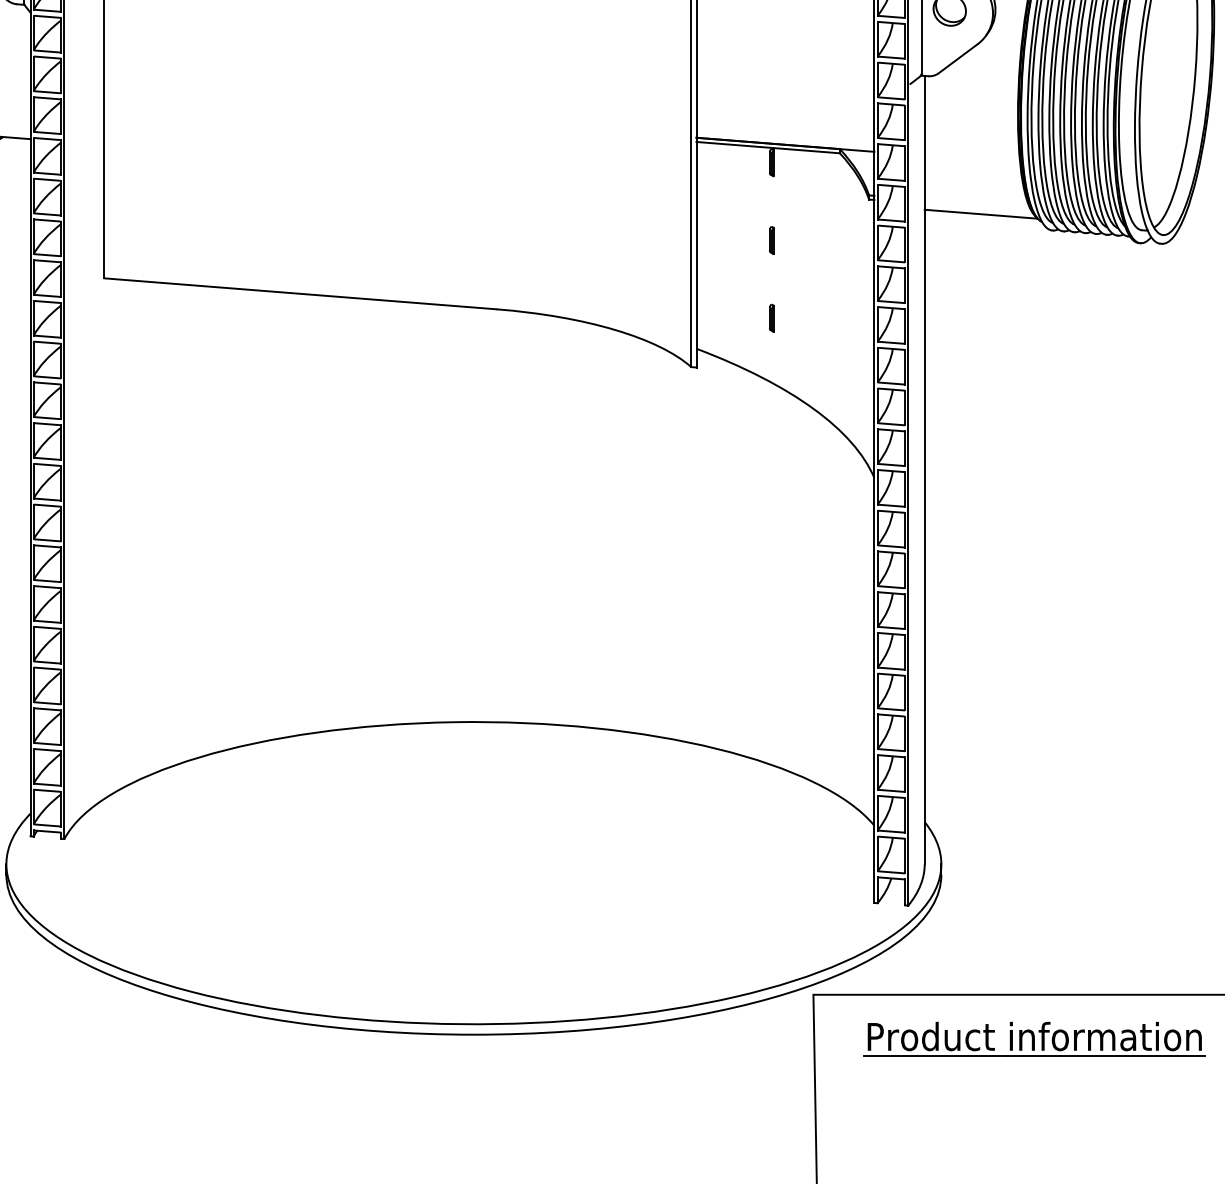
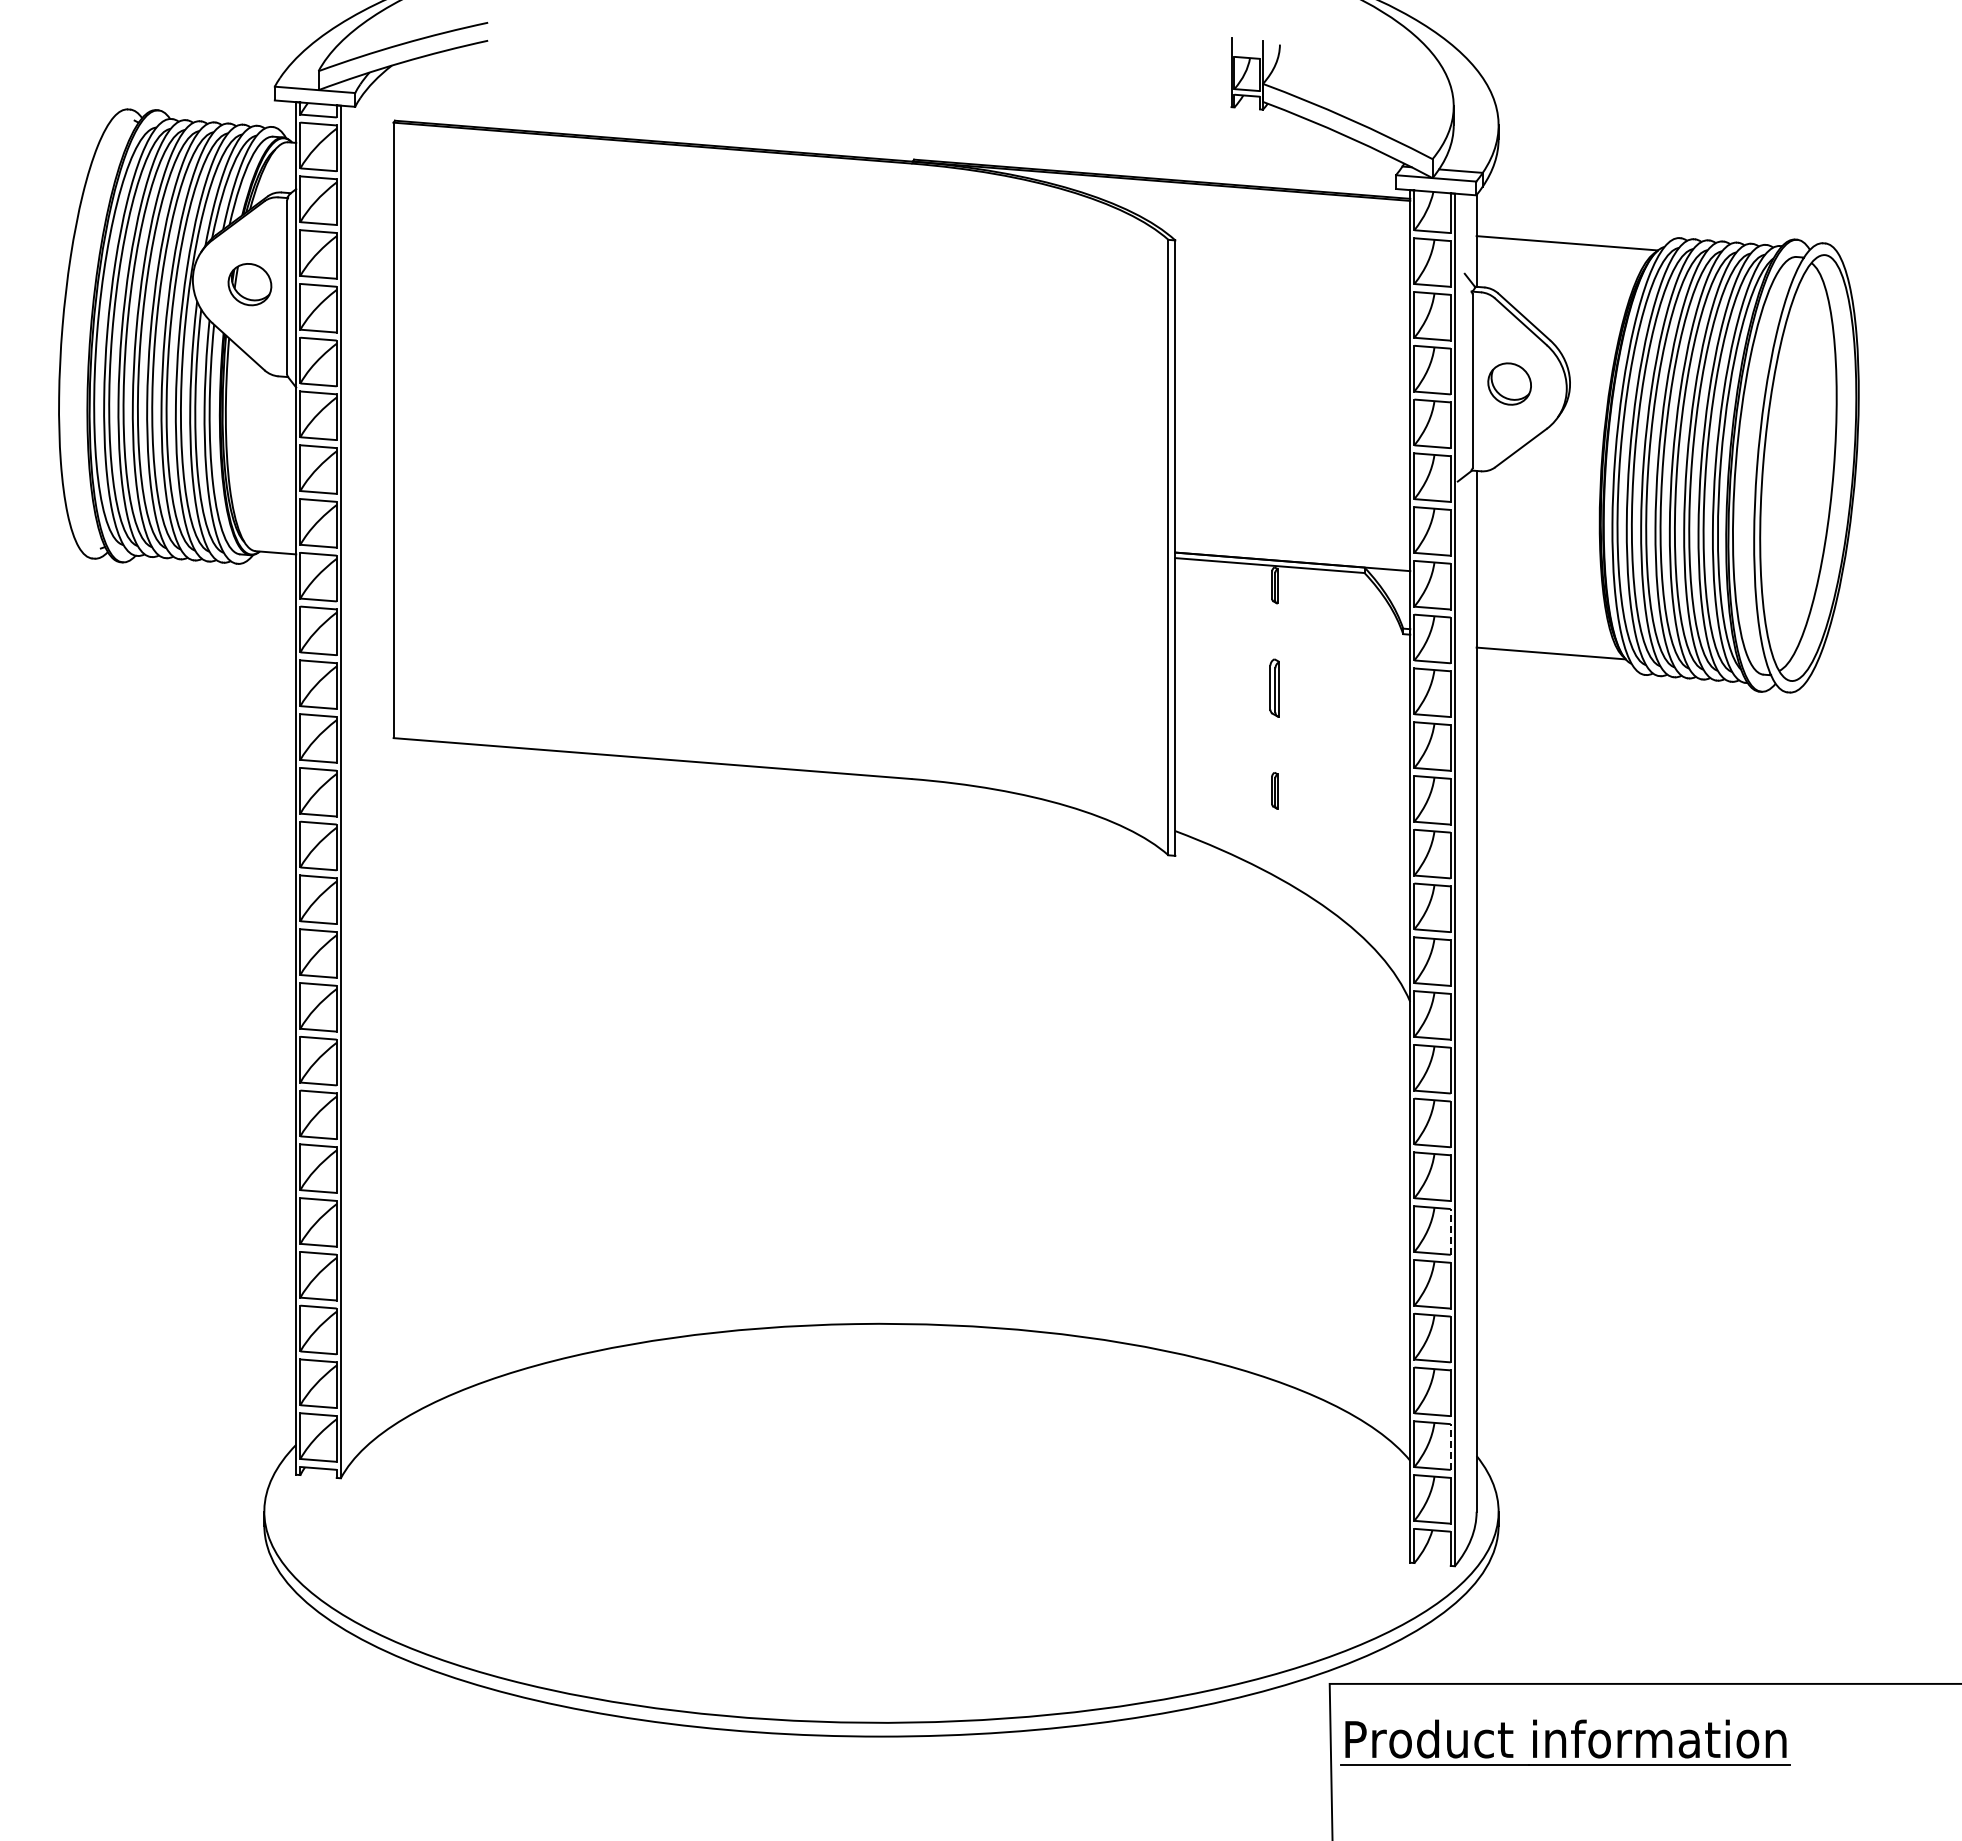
part: (771, 239) -> (1274, 687), size x1.6
line: (904, 652) -> (1450, 1231), solid -> dashed
line: (904, 815) -> (1450, 1447), solid -> dashed
part: (1034, 1039) -> (1565, 1742), moved

